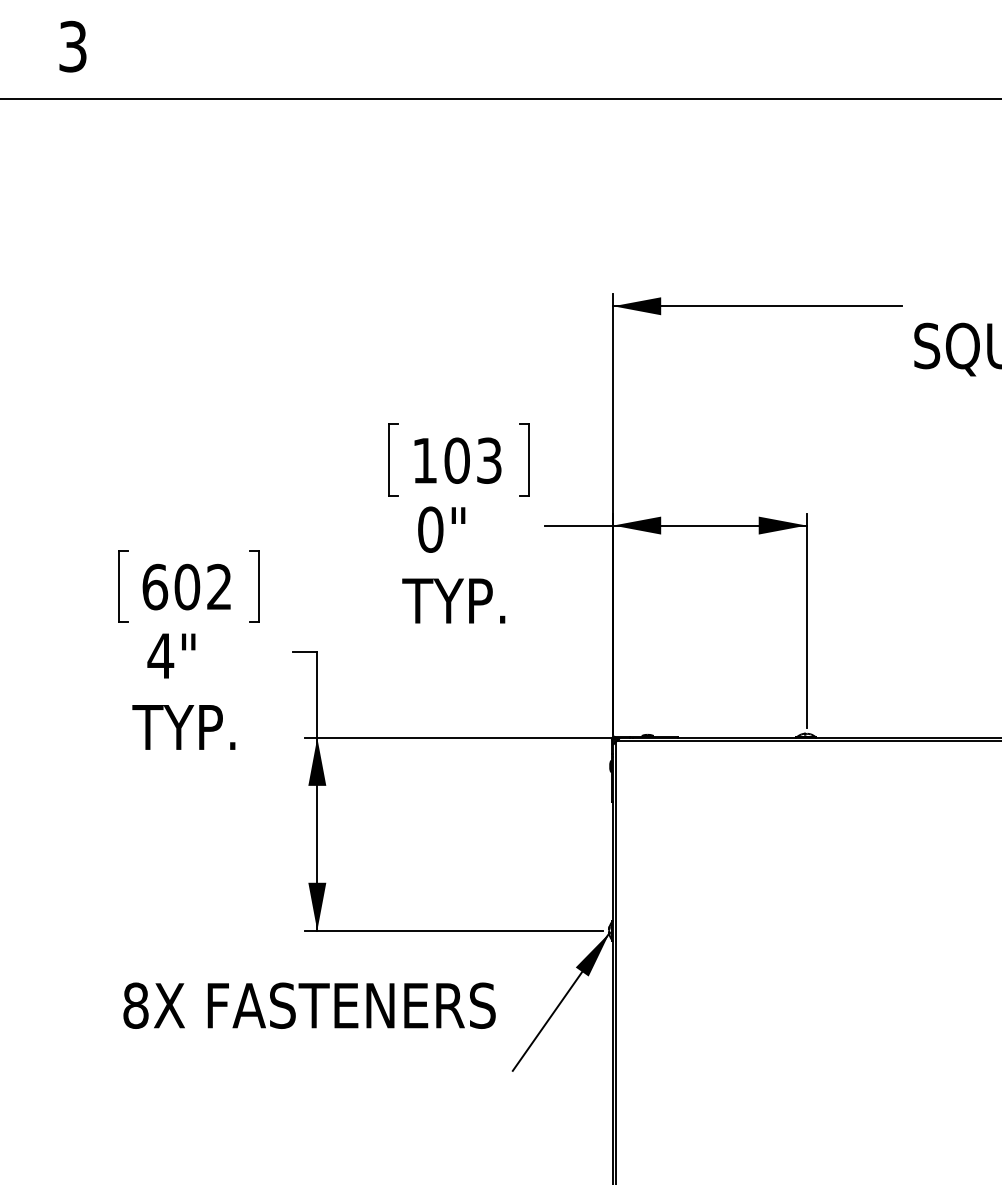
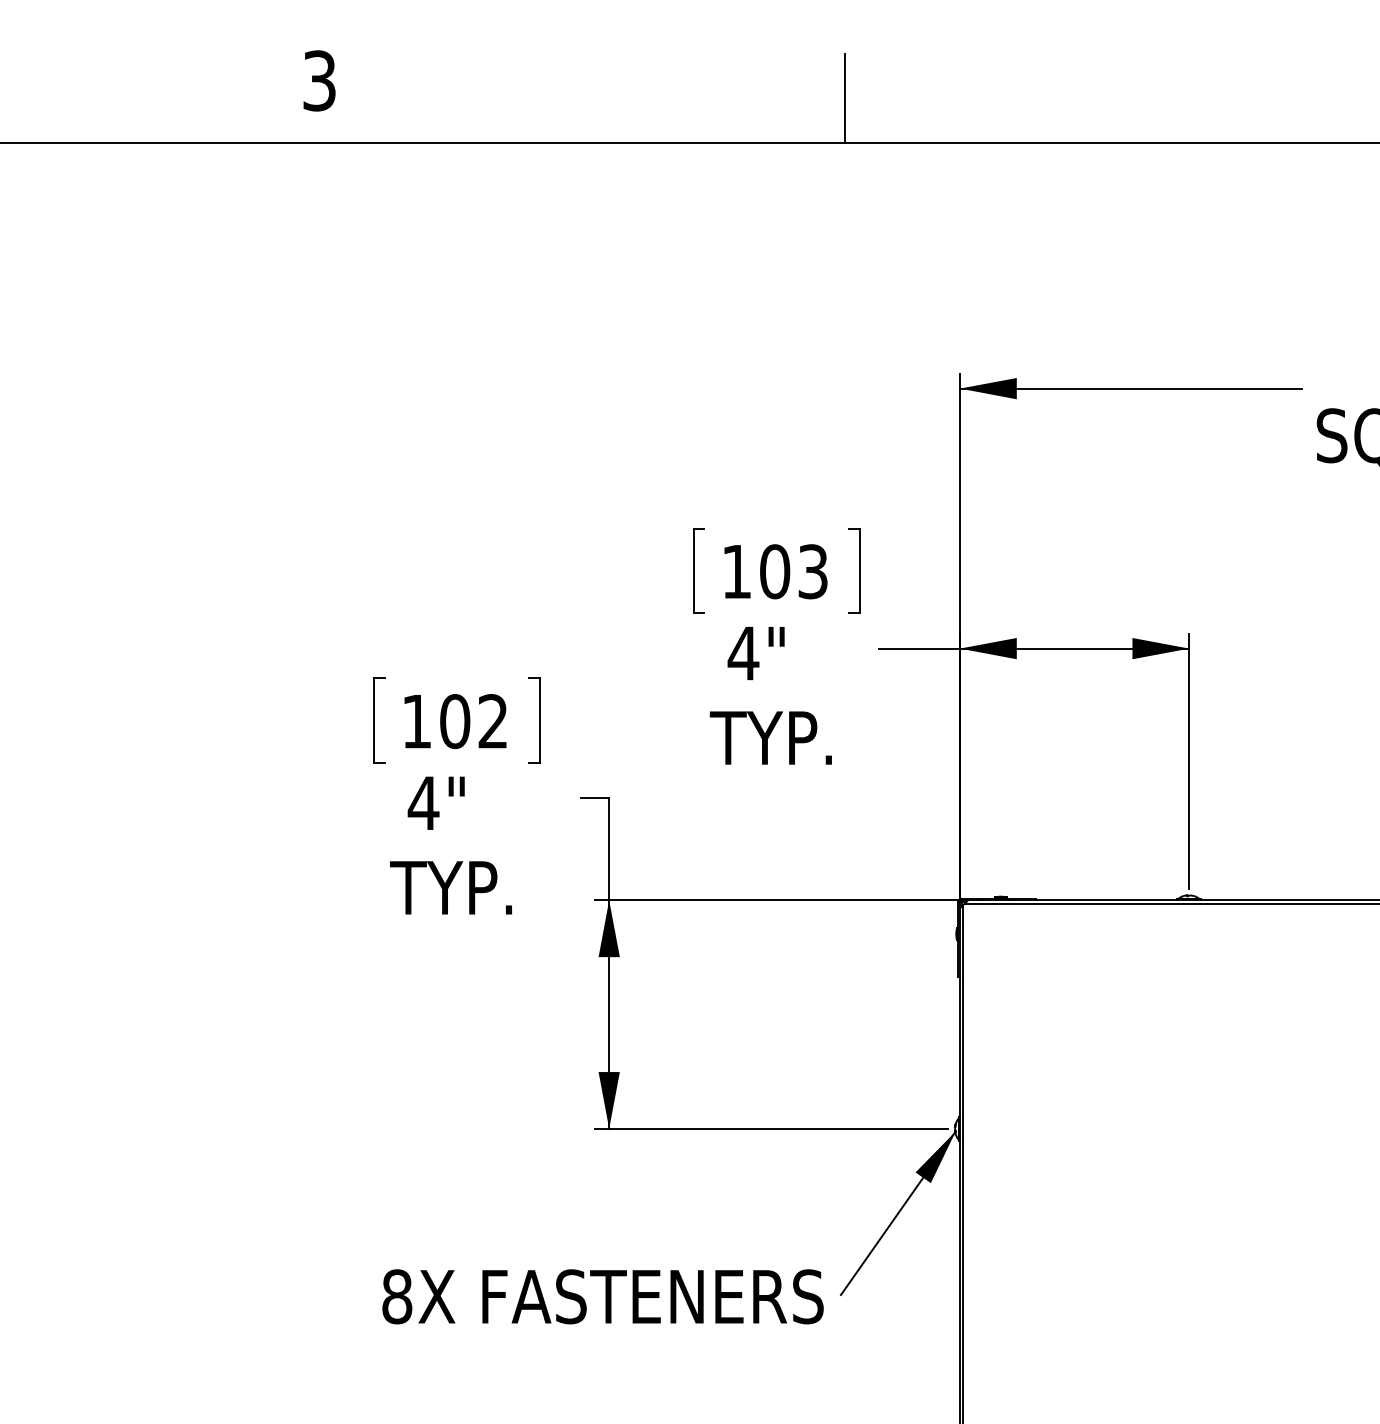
line: (515, 61) -> (844, 98), added
text: (430, 529) -> (743, 653), 0" -> 4"
text: (155, 587) -> (417, 721), 602 -> 102
text: (309, 1005) -> (602, 1296), moved

